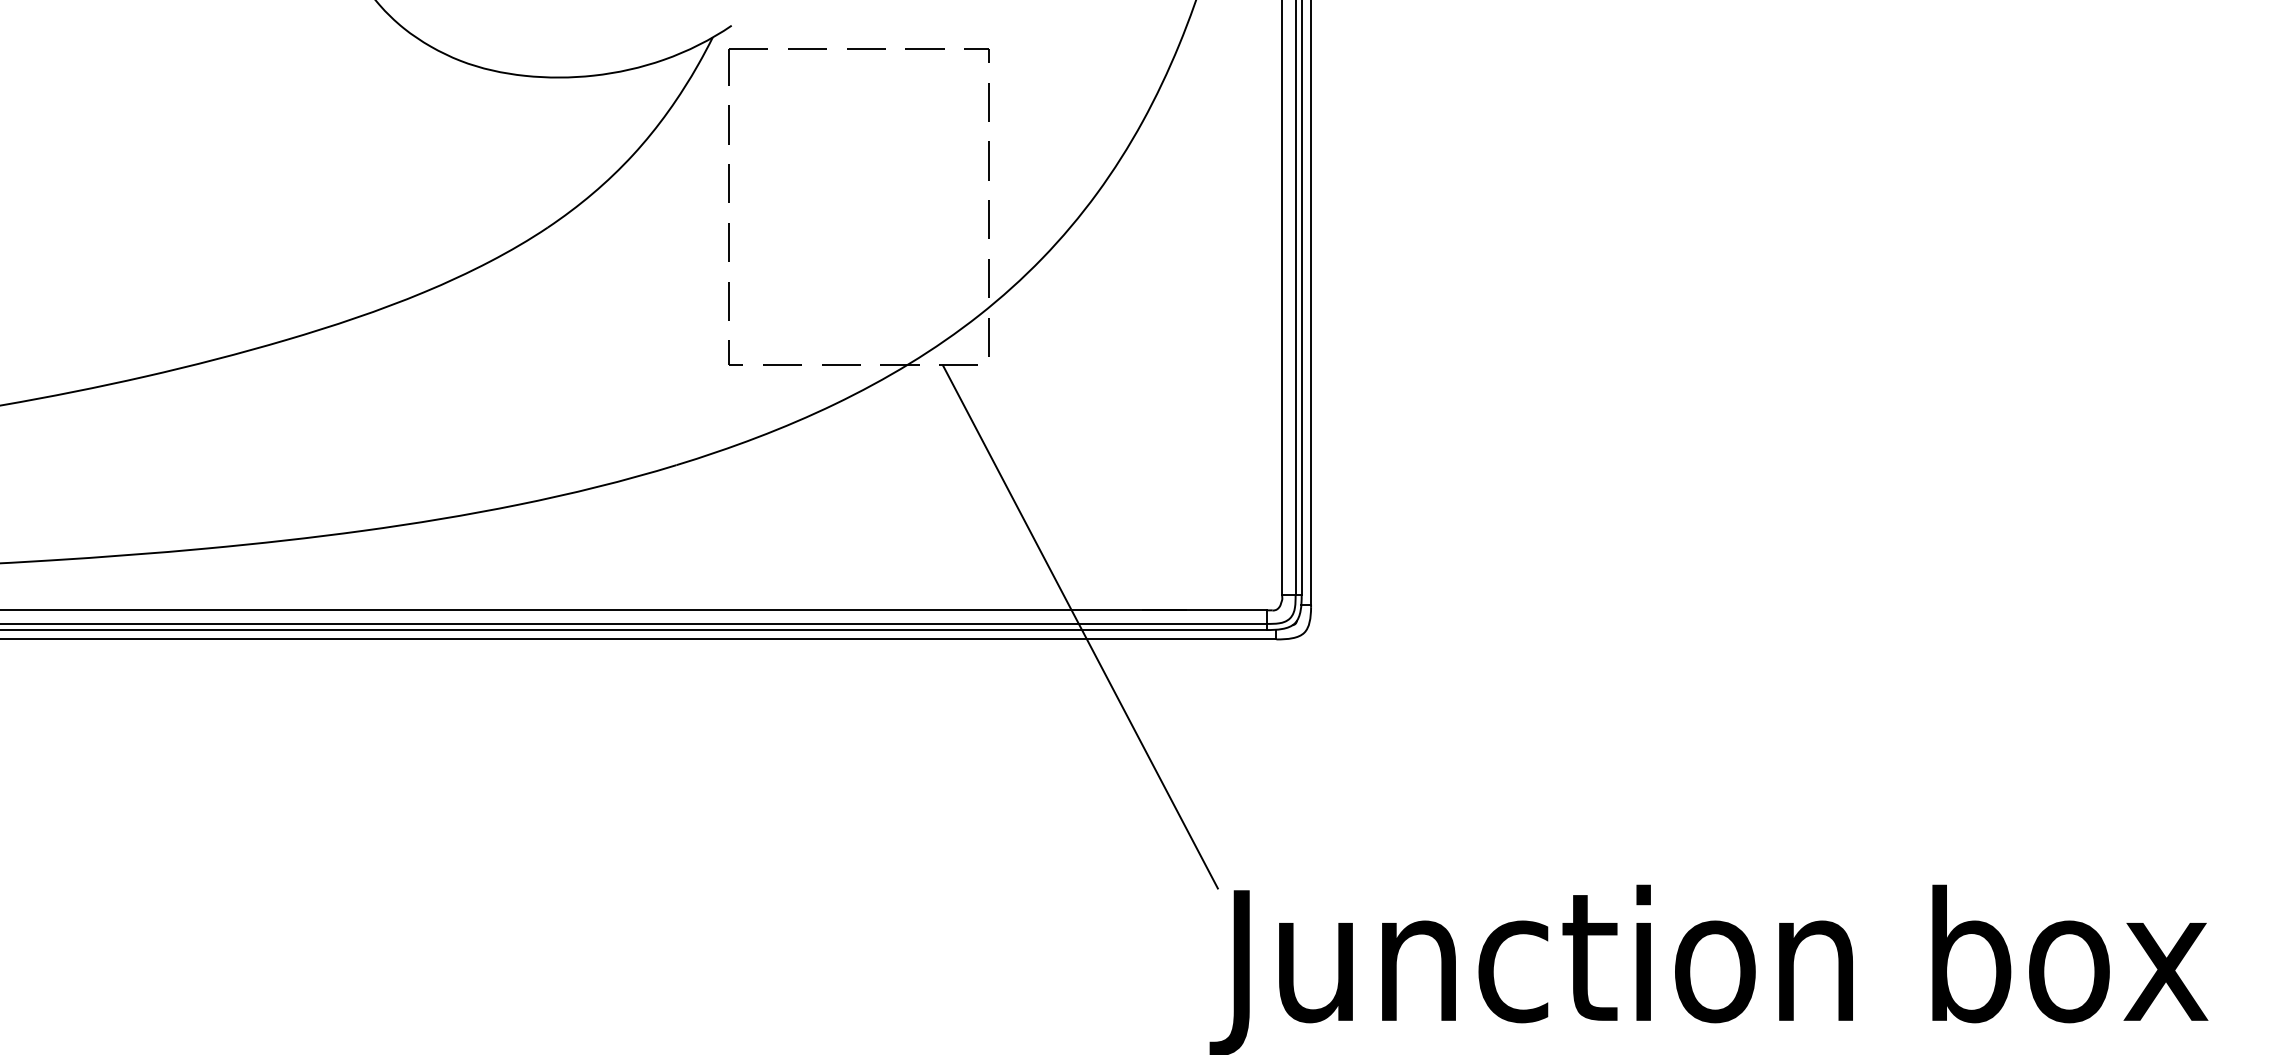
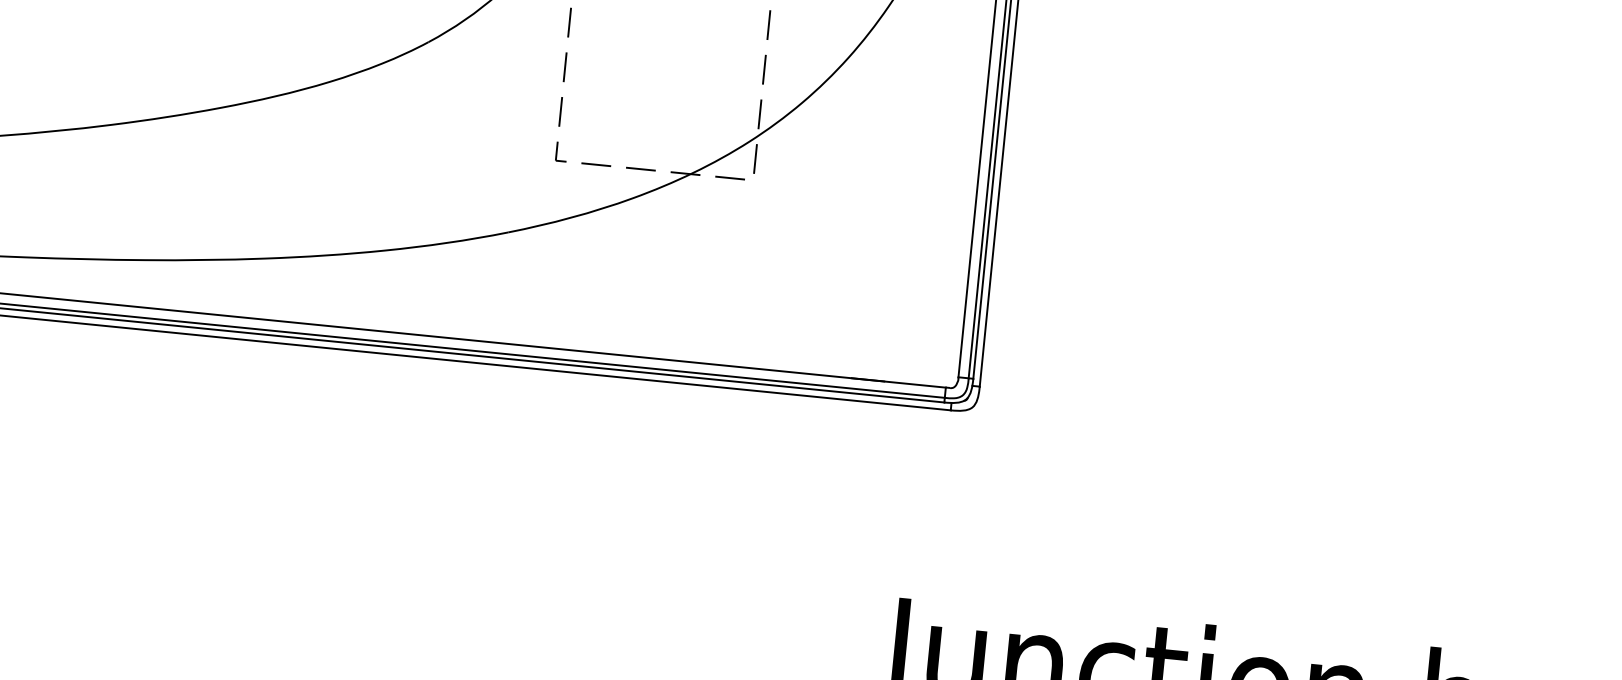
line: (1079, 626) -> (802, 385), removed

